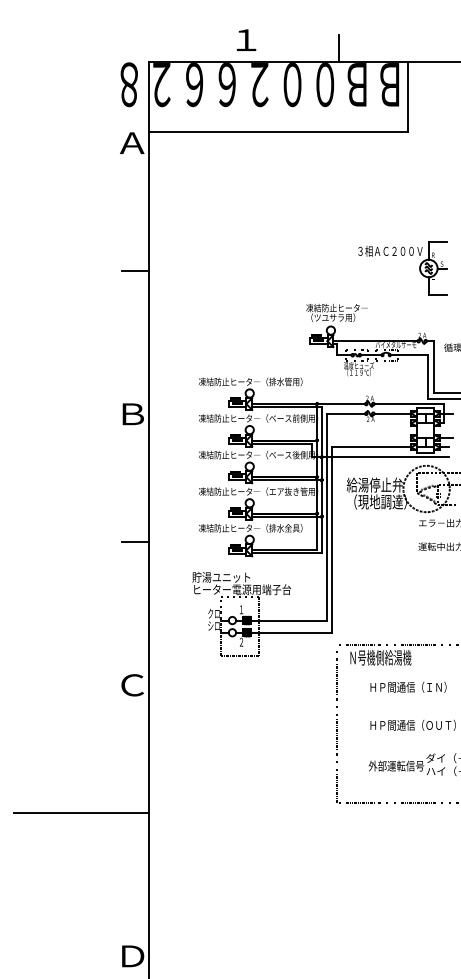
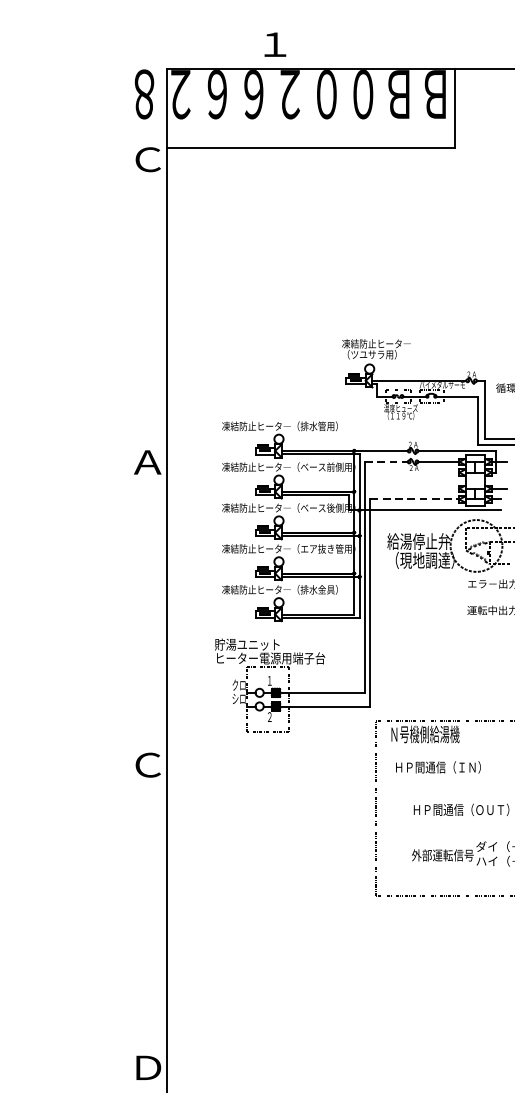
line: (338, 47) -> (378, 52), removed
text: (132, 143) -> (148, 160), Ａ -> Ｃ
part: (402, 255) -> (449, 285), removed
line: (135, 270) -> (151, 301), removed
line: (346, 413) -> (387, 461), solid -> dashed
text: (132, 414) -> (148, 462), Ｂ -> Ａ
line: (371, 447) -> (414, 499), solid -> dashed
line: (135, 541) -> (151, 604), removed
text: (408, 686) -> (438, 766), moved
line: (81, 812) -> (91, 907), removed

